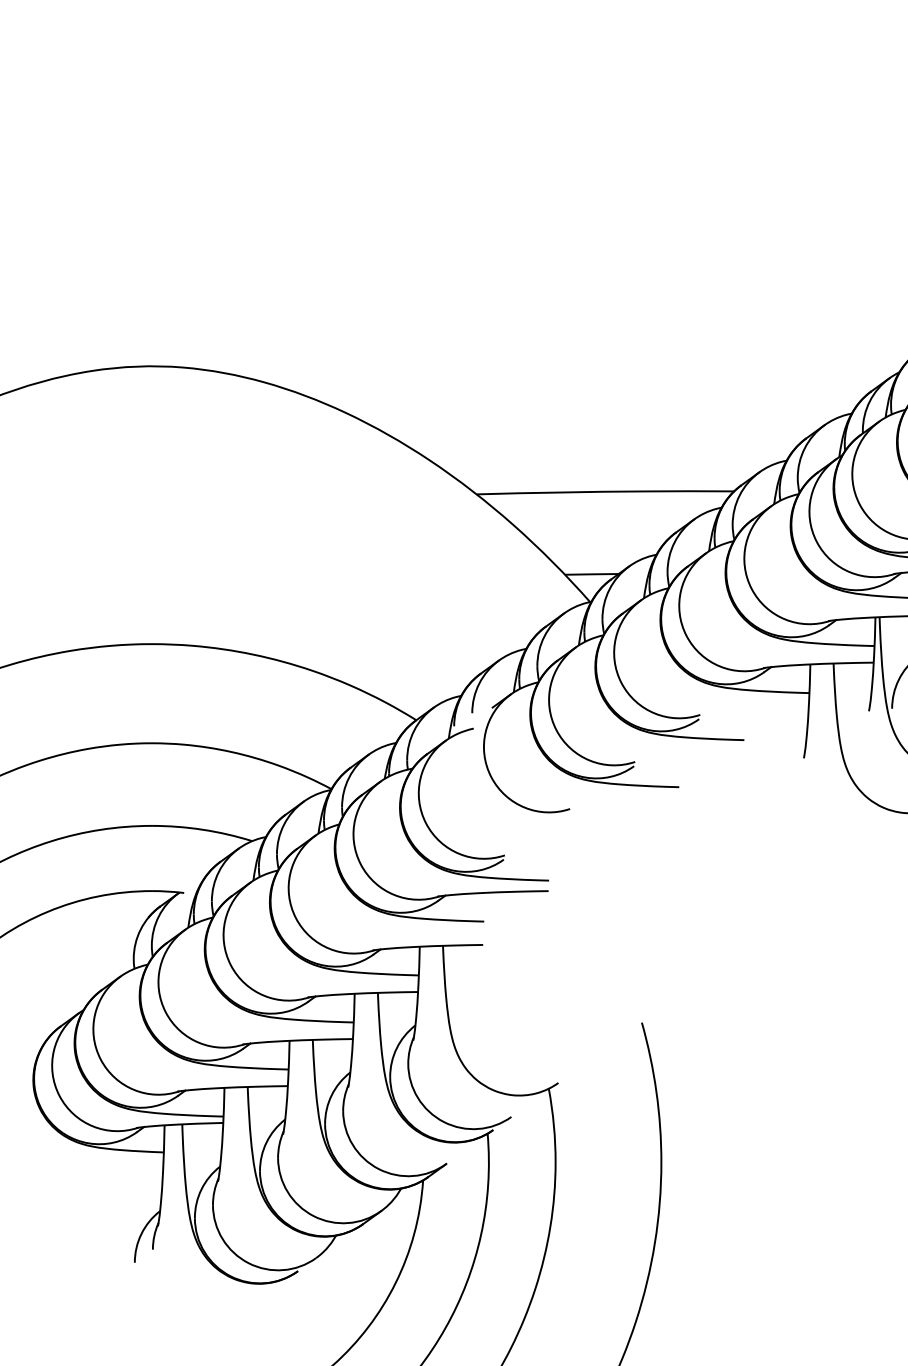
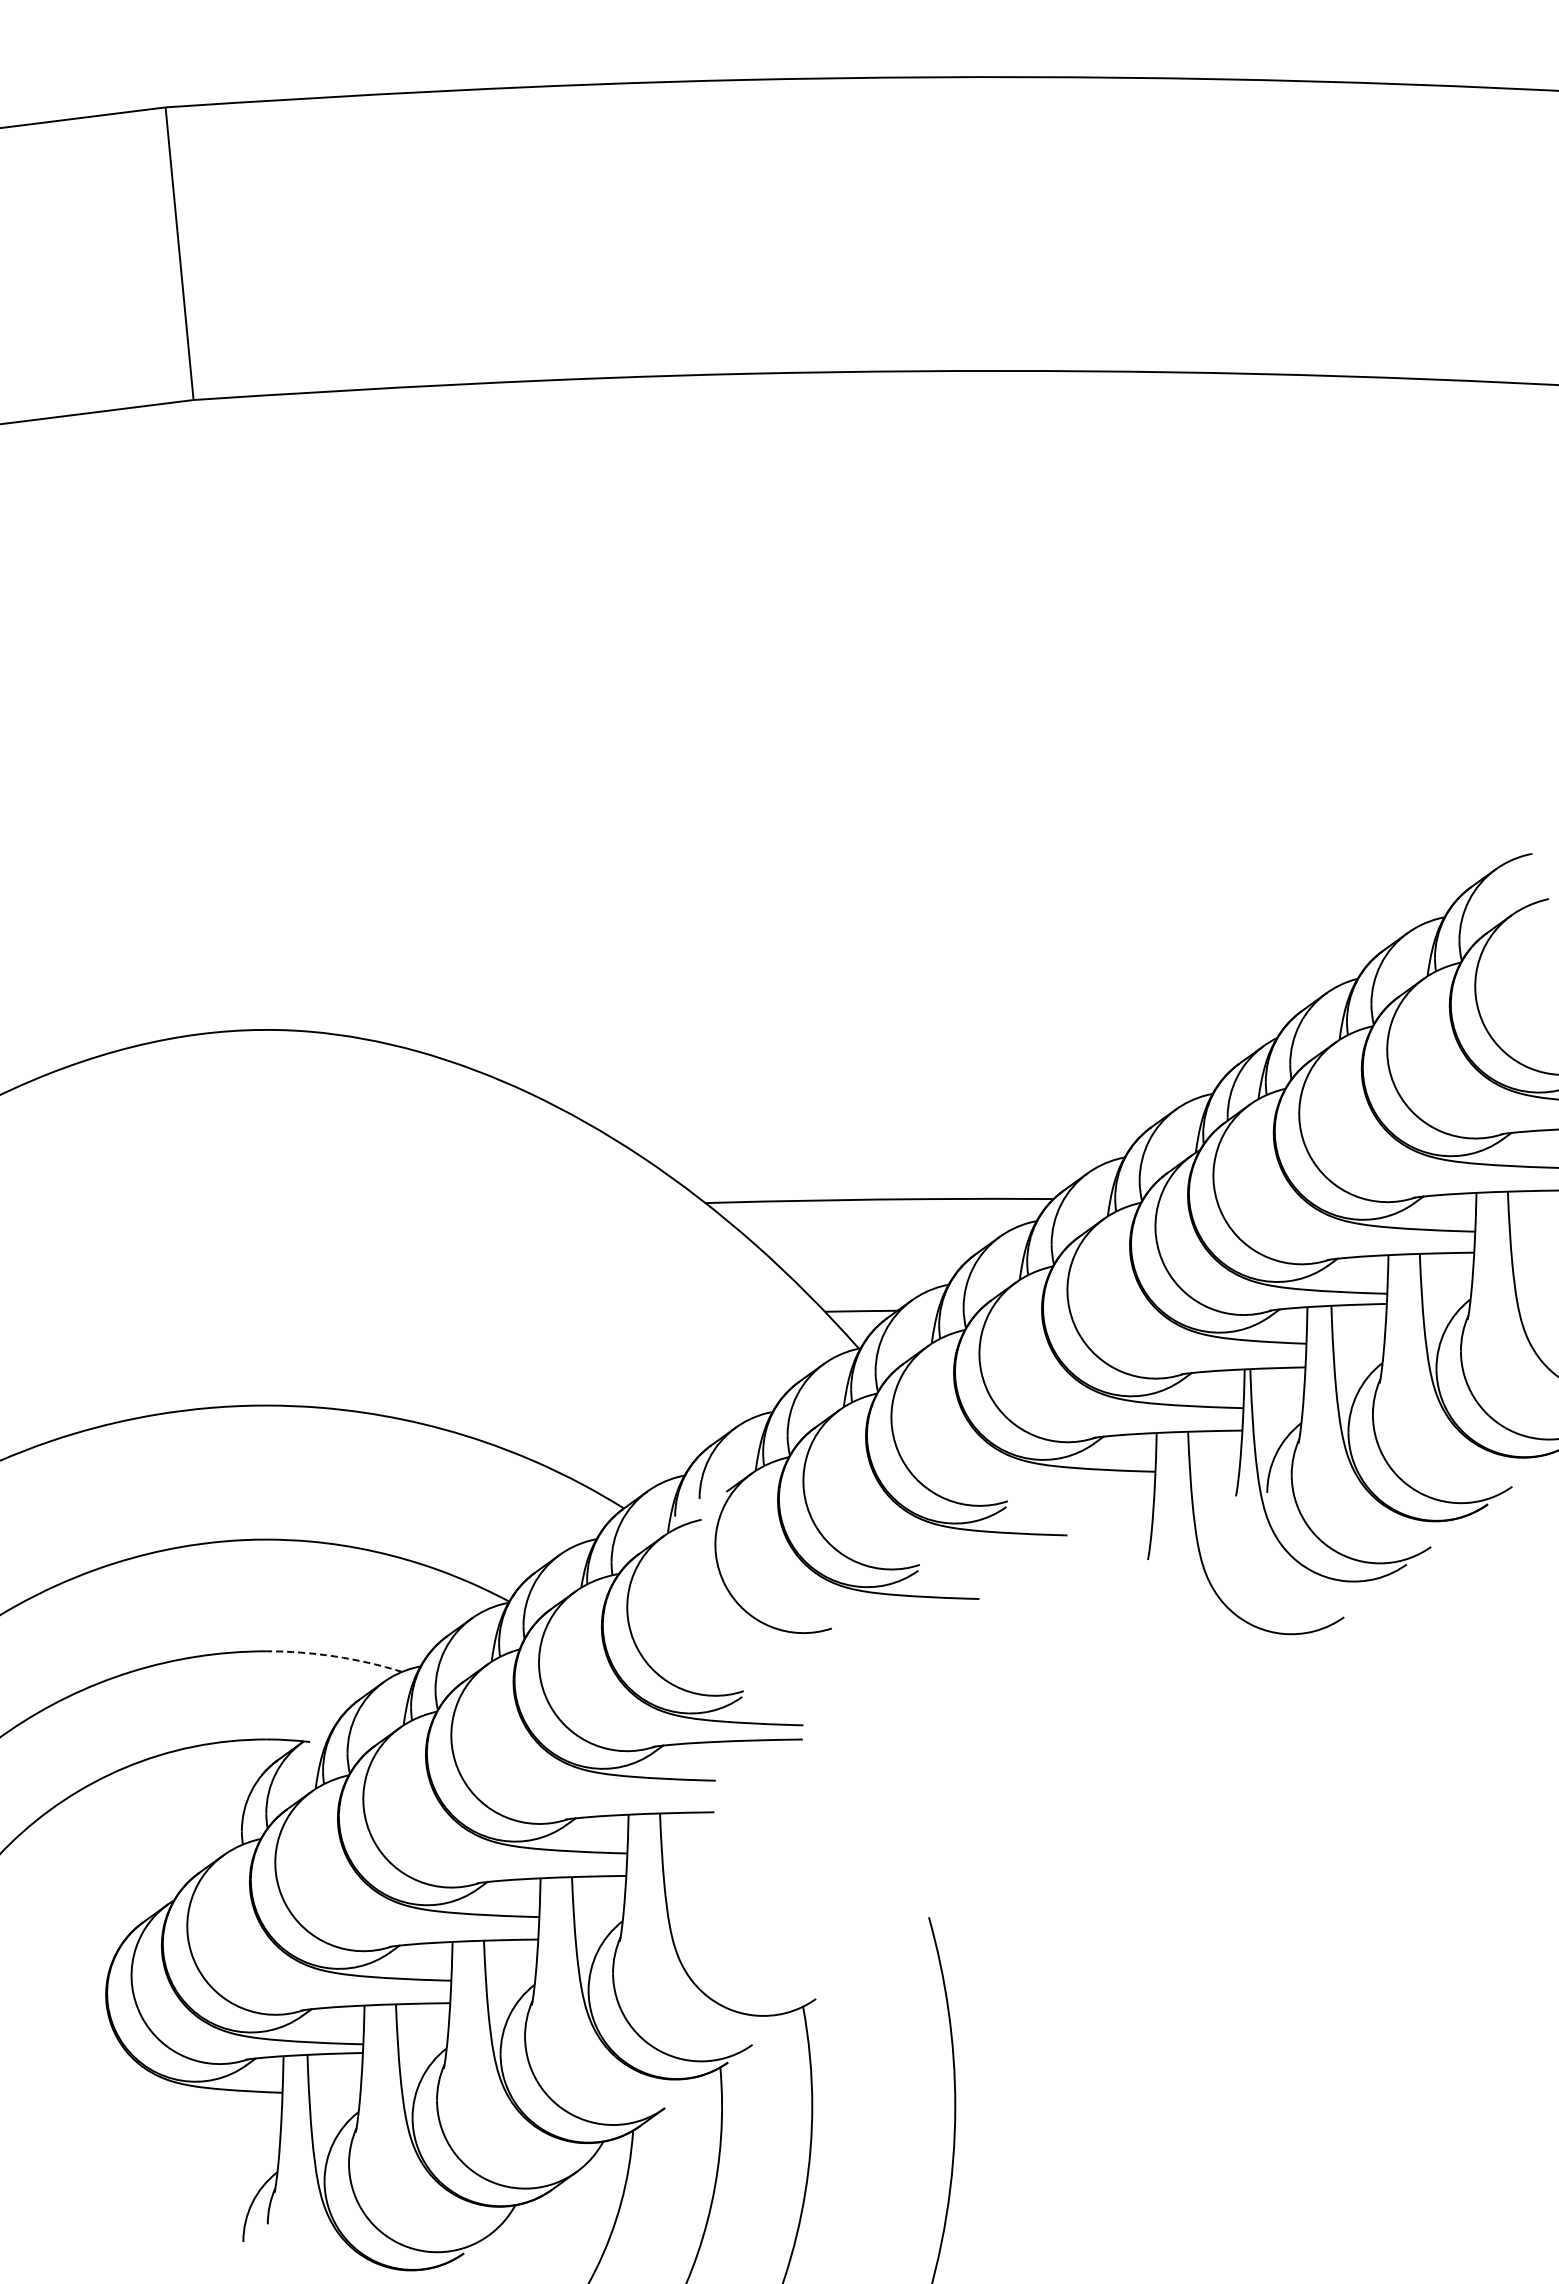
arc: (202, 829) -> (335, 1656), solid -> dashed

